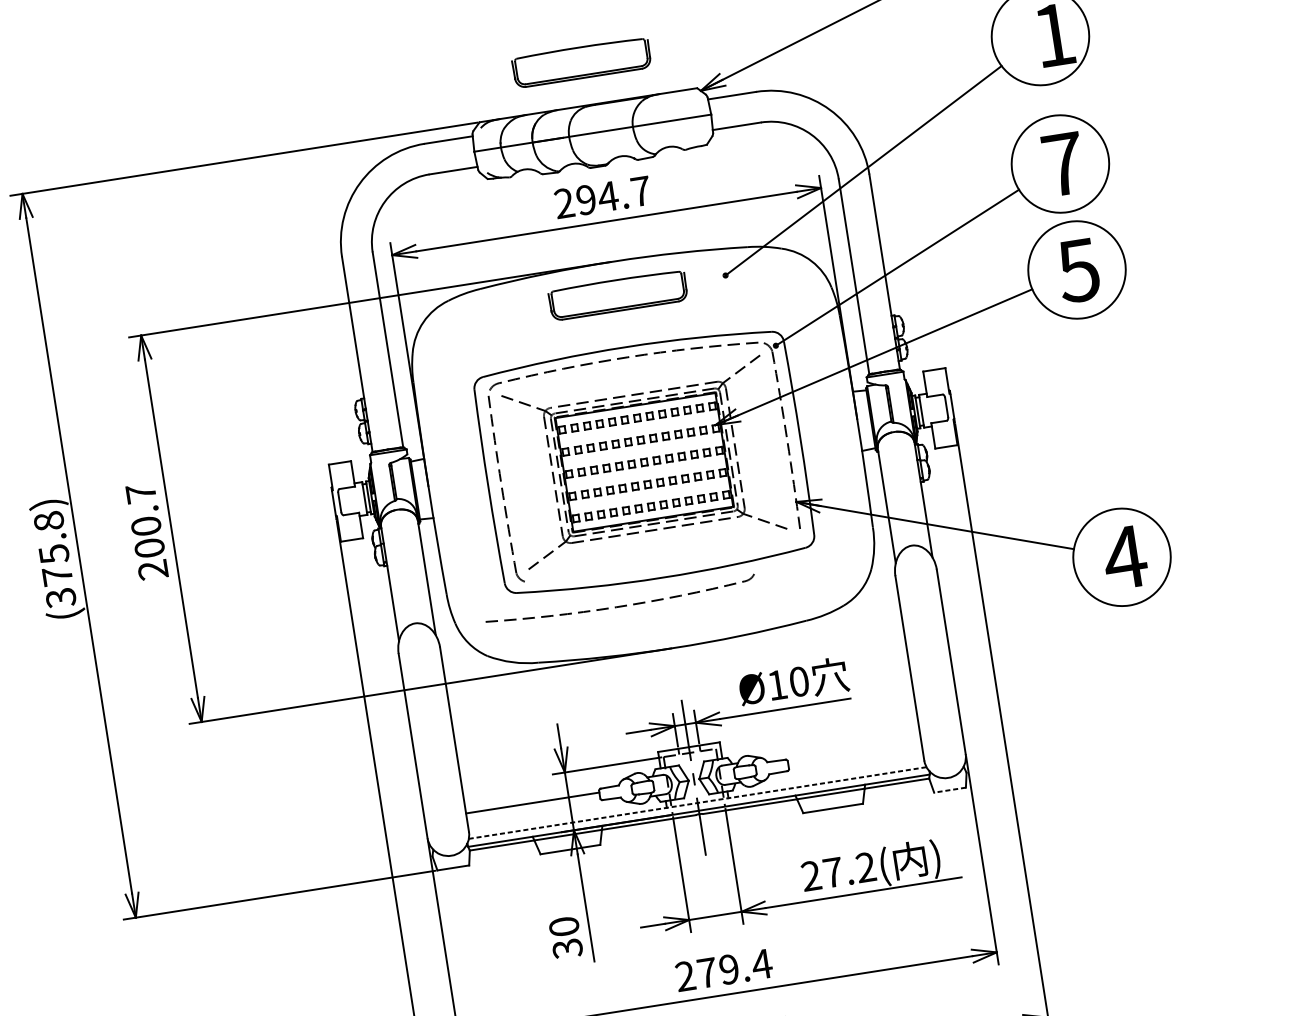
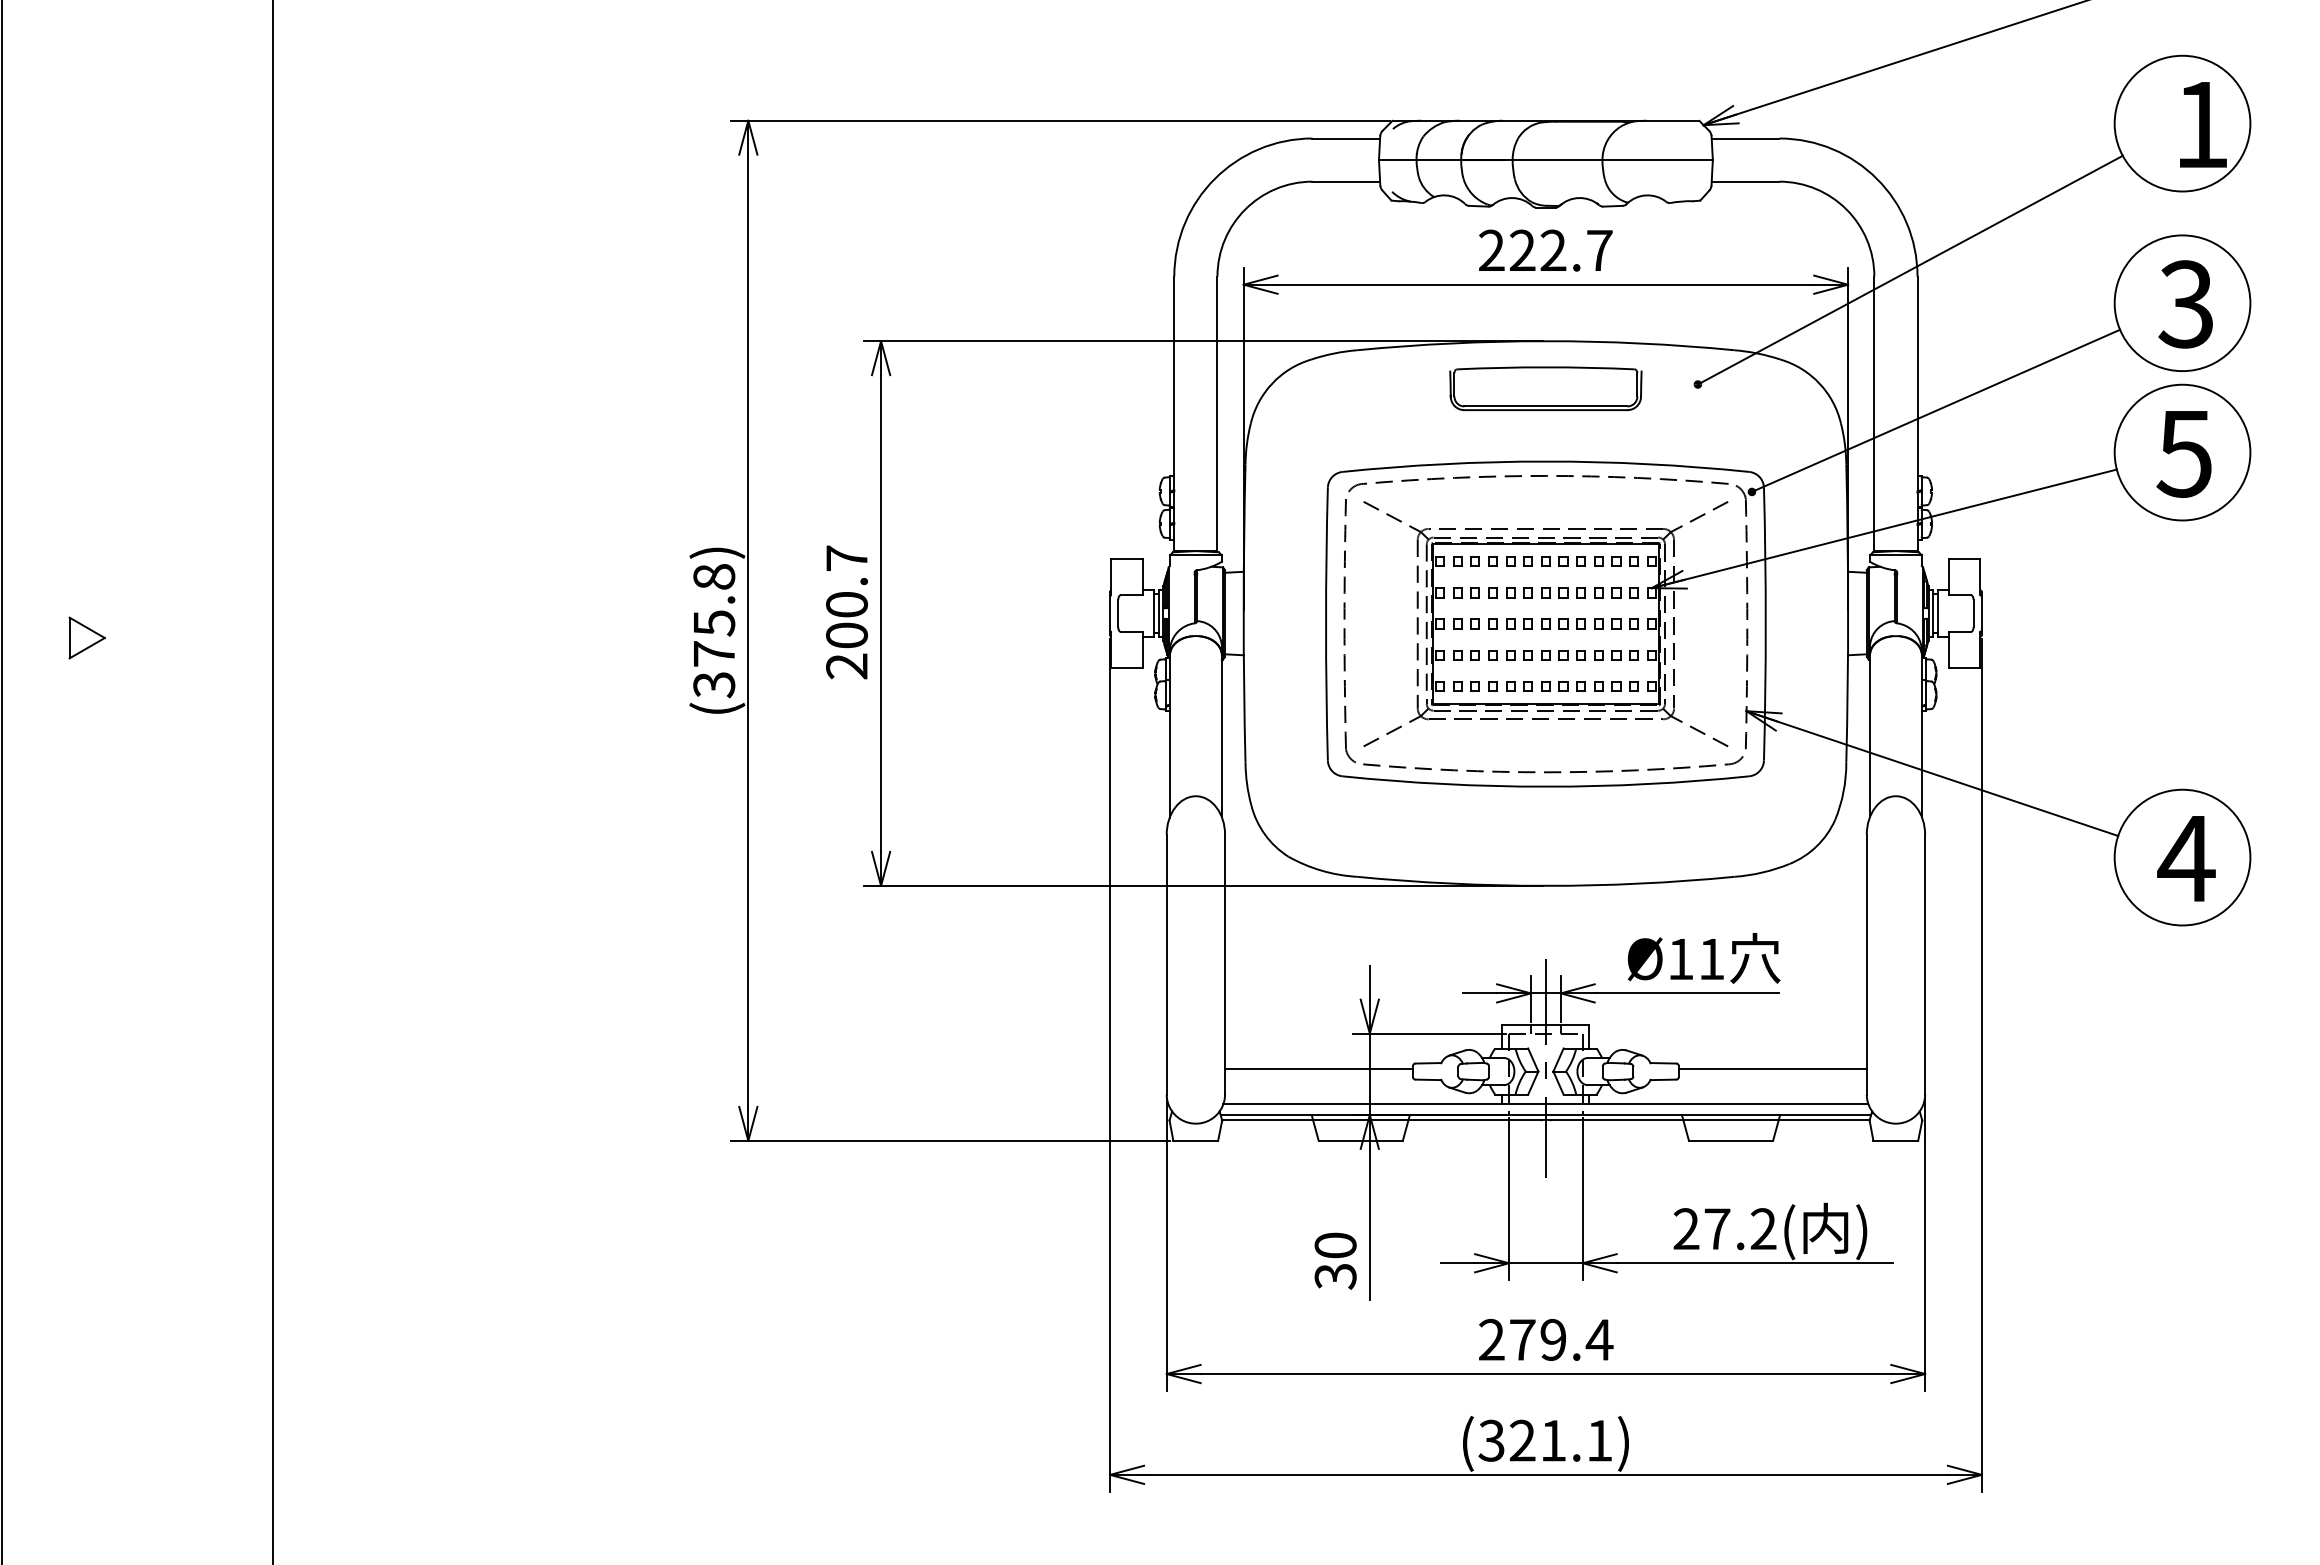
part: (581, 62) -> (1545, 60), removed
text: (1062, 164) -> (2185, 304), 7 -> 3
text: (597, 198) -> (1538, 250), 294.7 -> 222.7
part: (621, 605) -> (1553, 771), moved
text: (799, 681) -> (1711, 959), Ø10 -> Ø11
line: (854, 752) -> (1772, 1068), added
line: (949, 789) -> (1895, 1140), dashed -> solid
line: (697, 803) -> (1545, 1104), dashed -> solid

